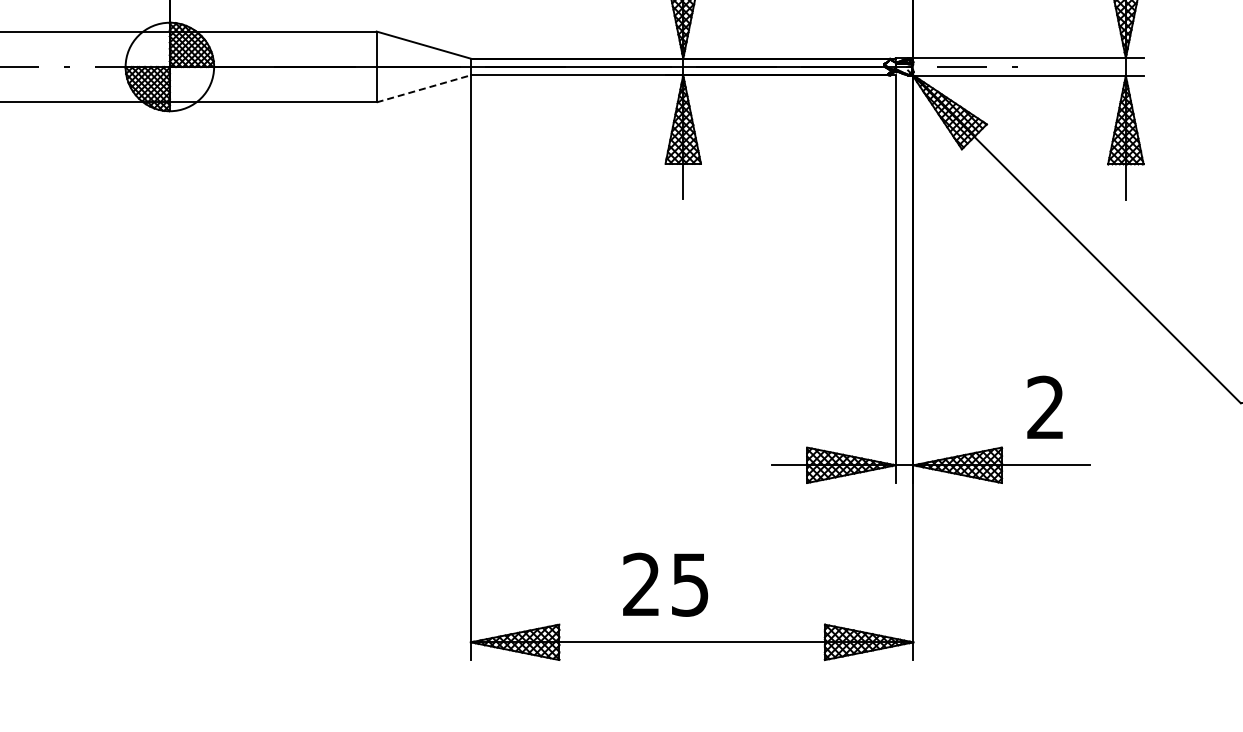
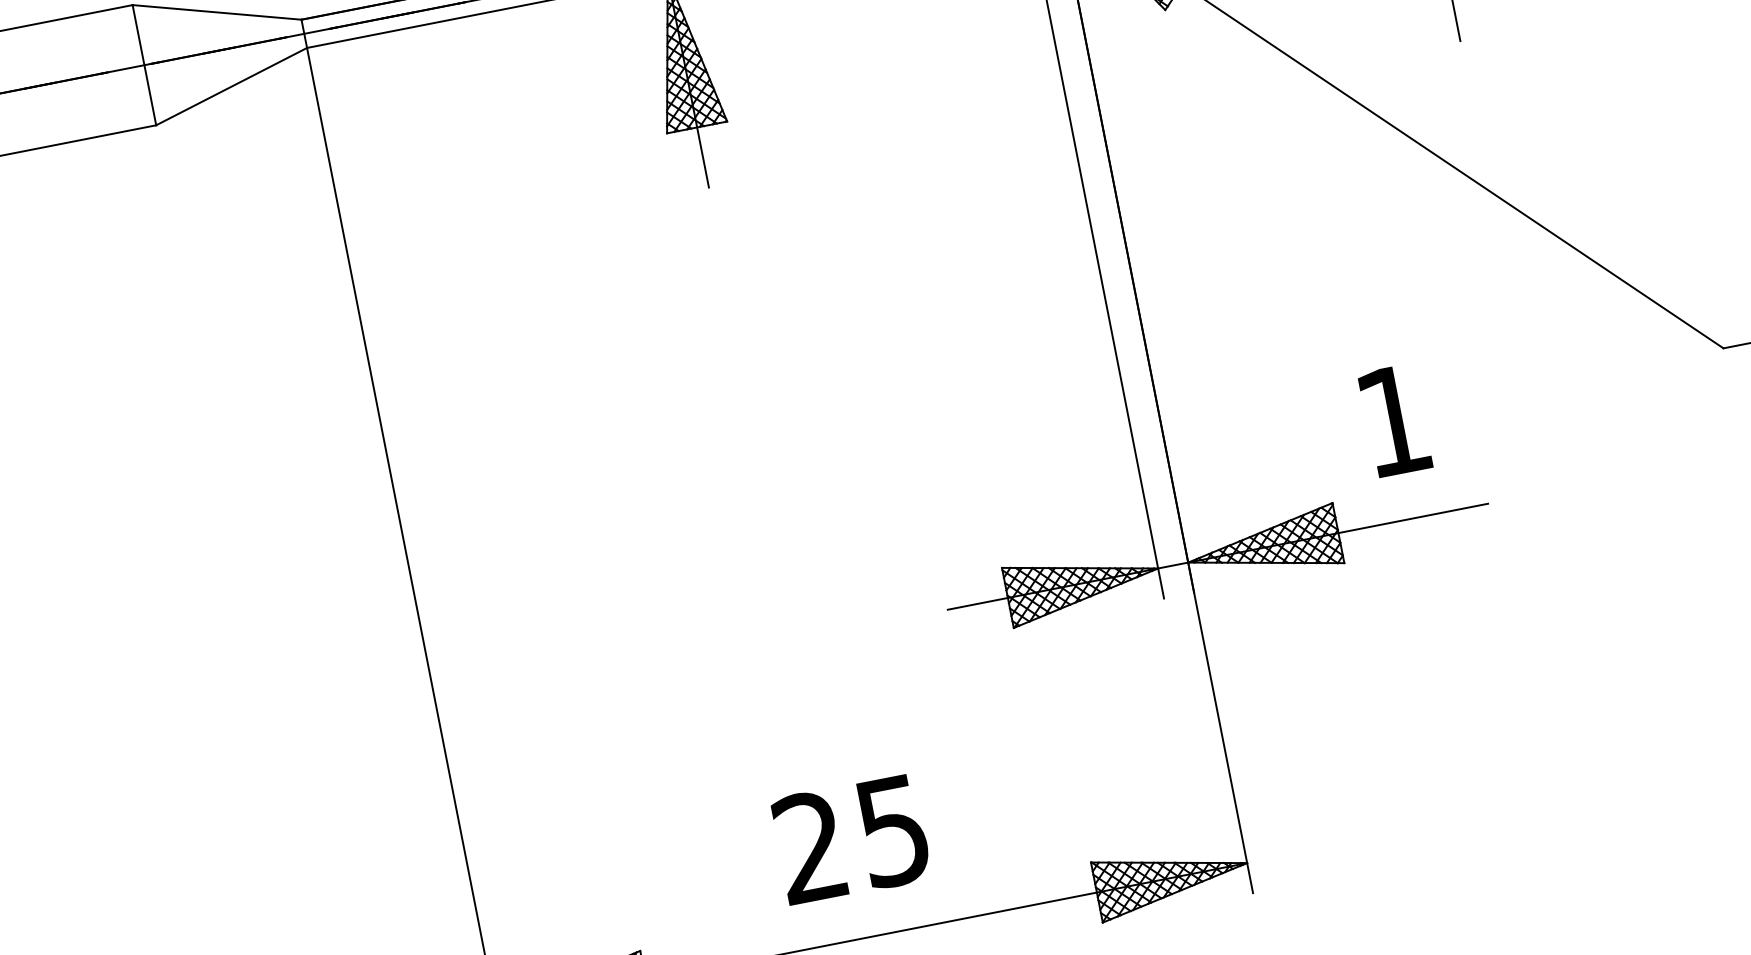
line: (423, 88) -> (231, 86), dashed -> solid
text: (1045, 406) -> (1392, 418), 2 -> 1
text: (665, 584) -> (851, 838), moved

